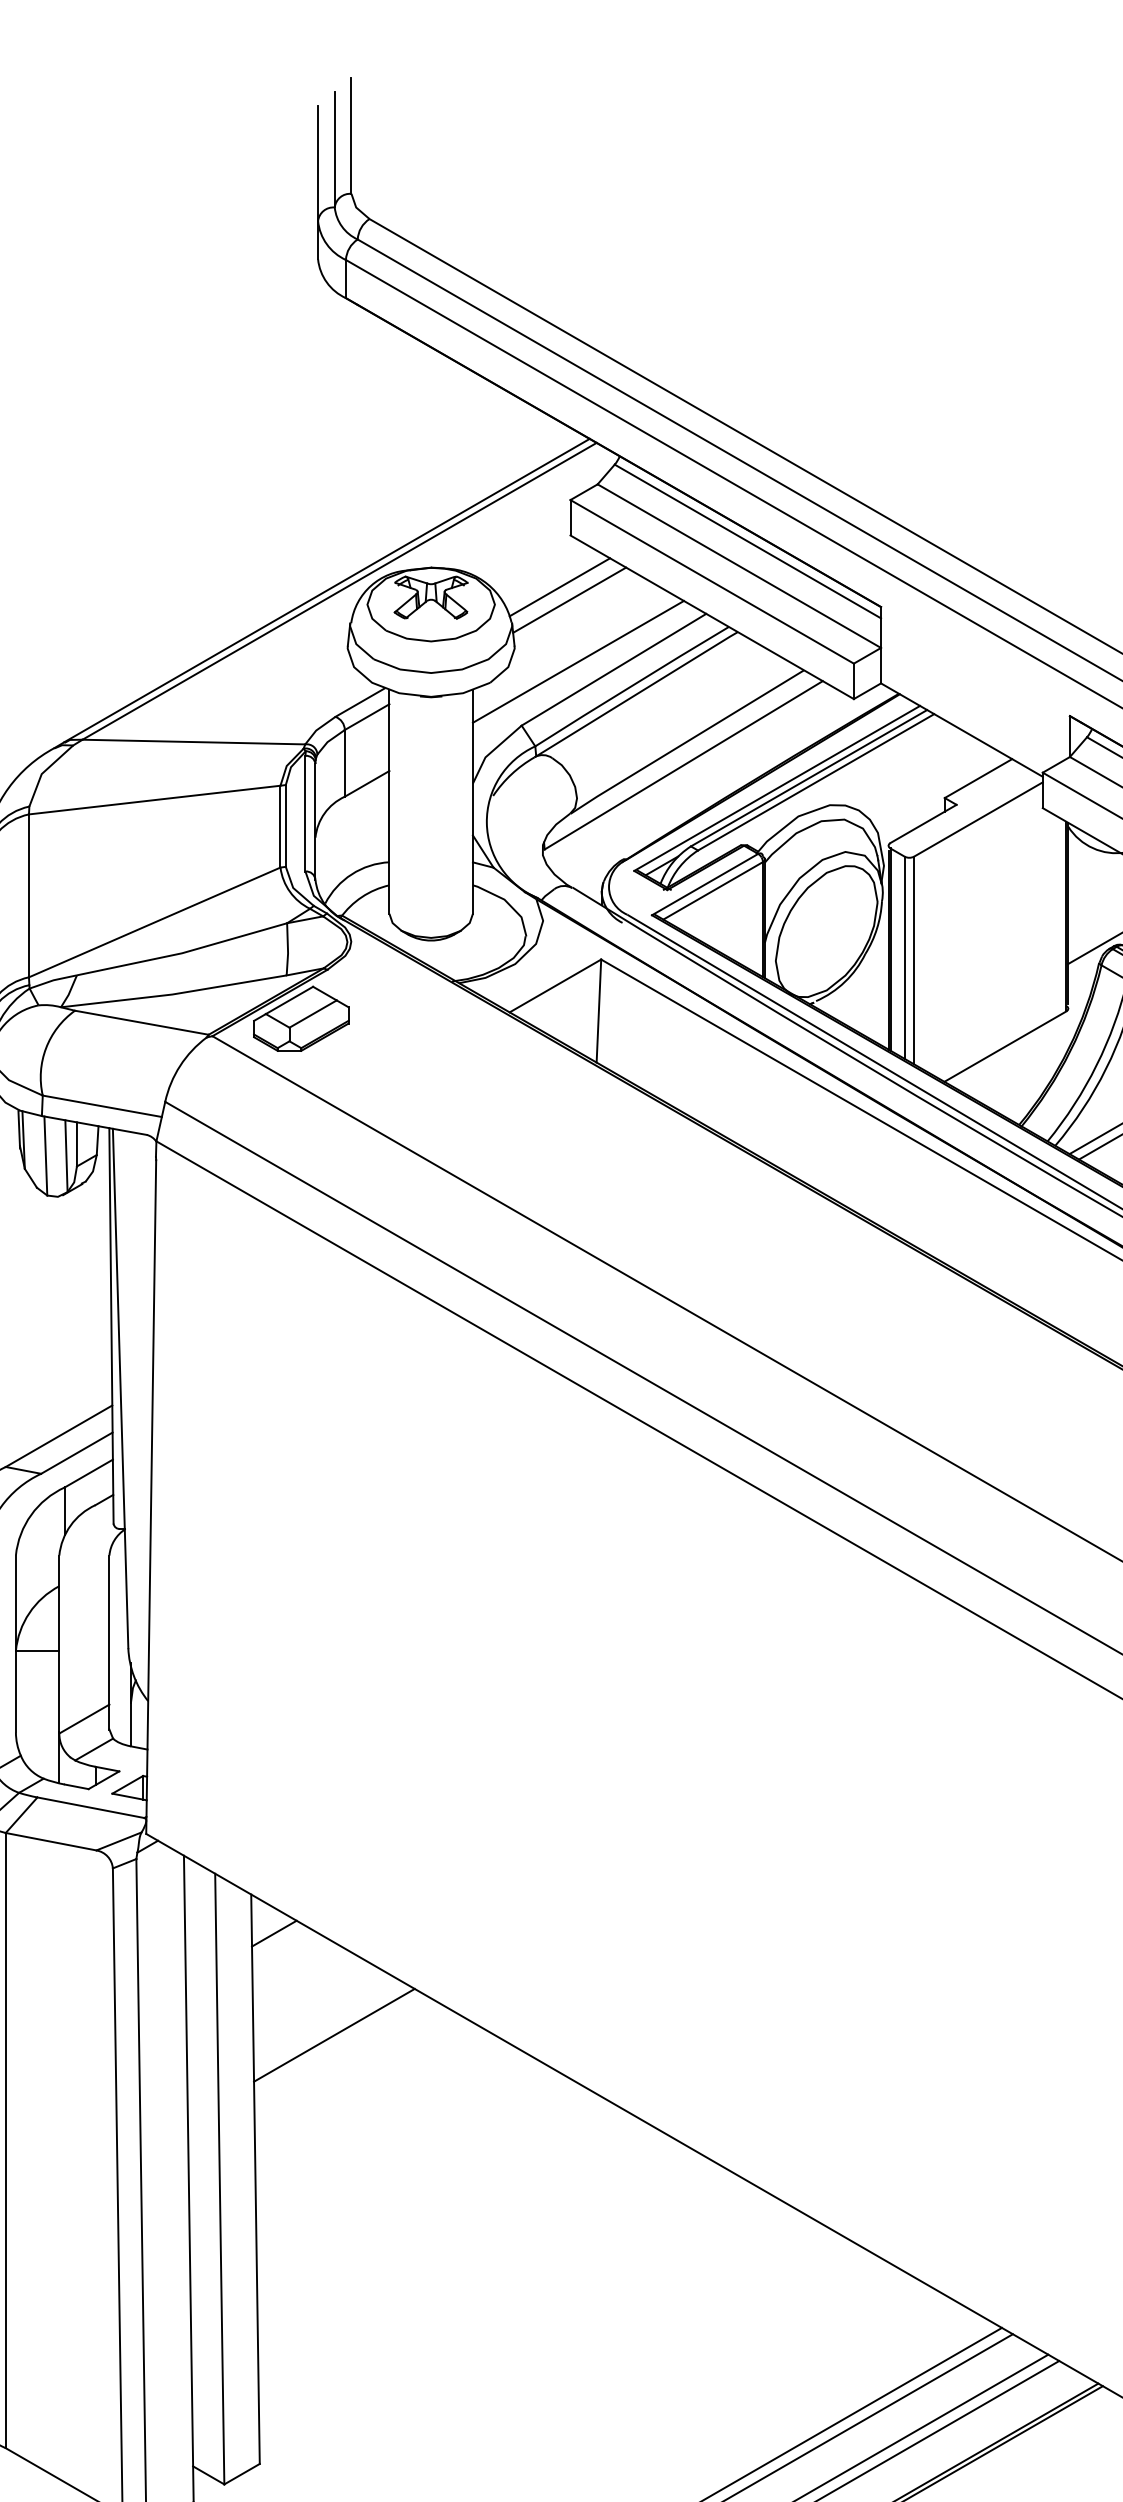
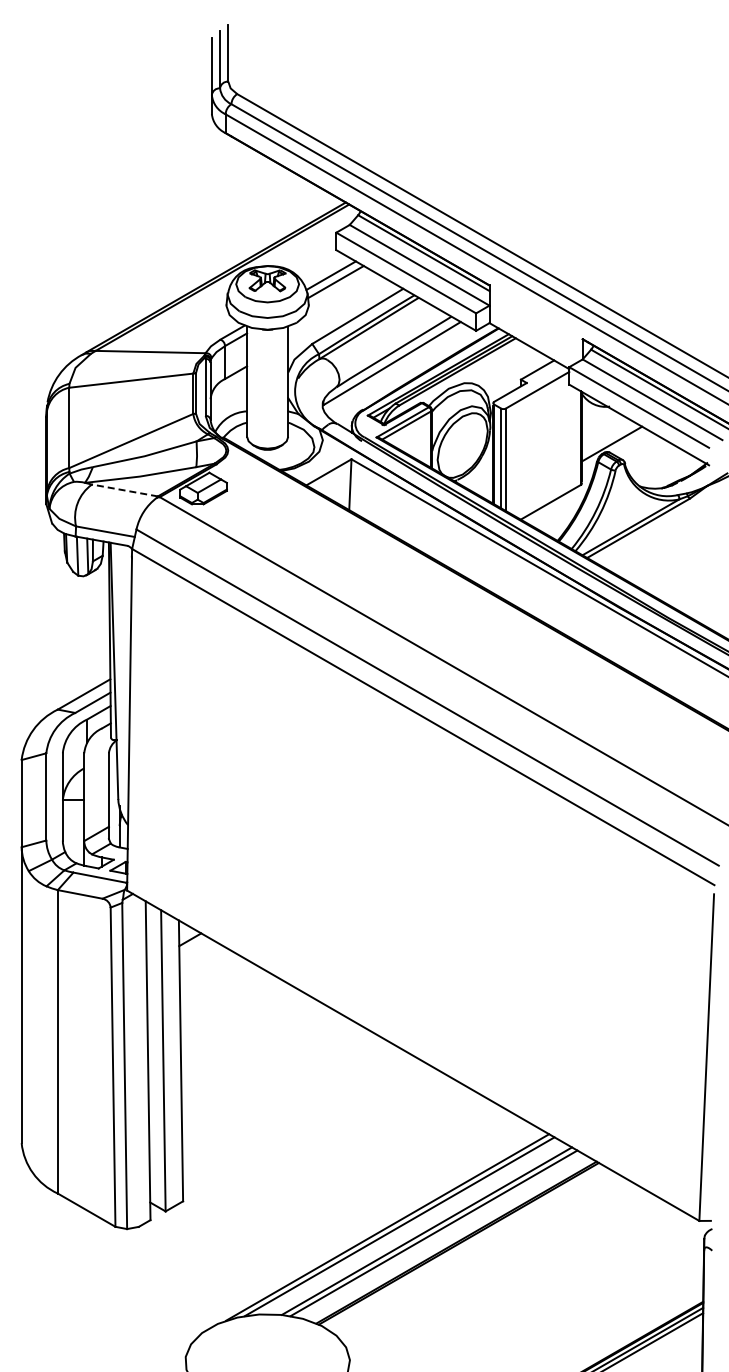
line: (578, 661) -> (340, 312), removed
line: (140, 1022) -> (124, 490), solid -> dashed
line: (333, 2034) -> (219, 989), removed

